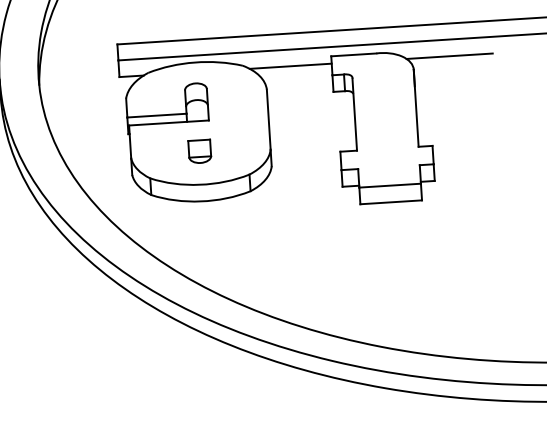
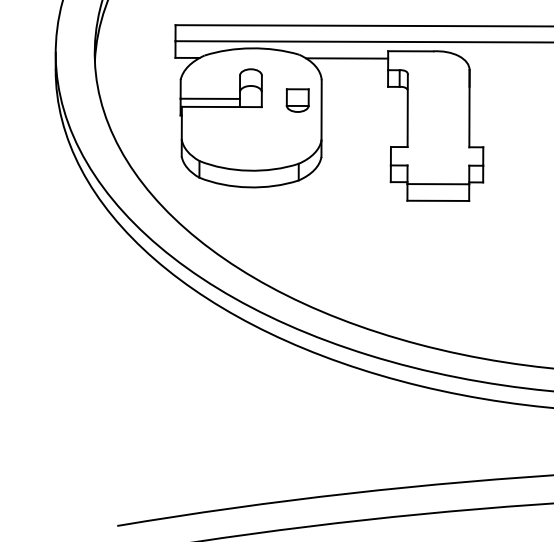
line: (449, 55) -> (506, 58), removed
part: (199, 151) -> (297, 100), moved

